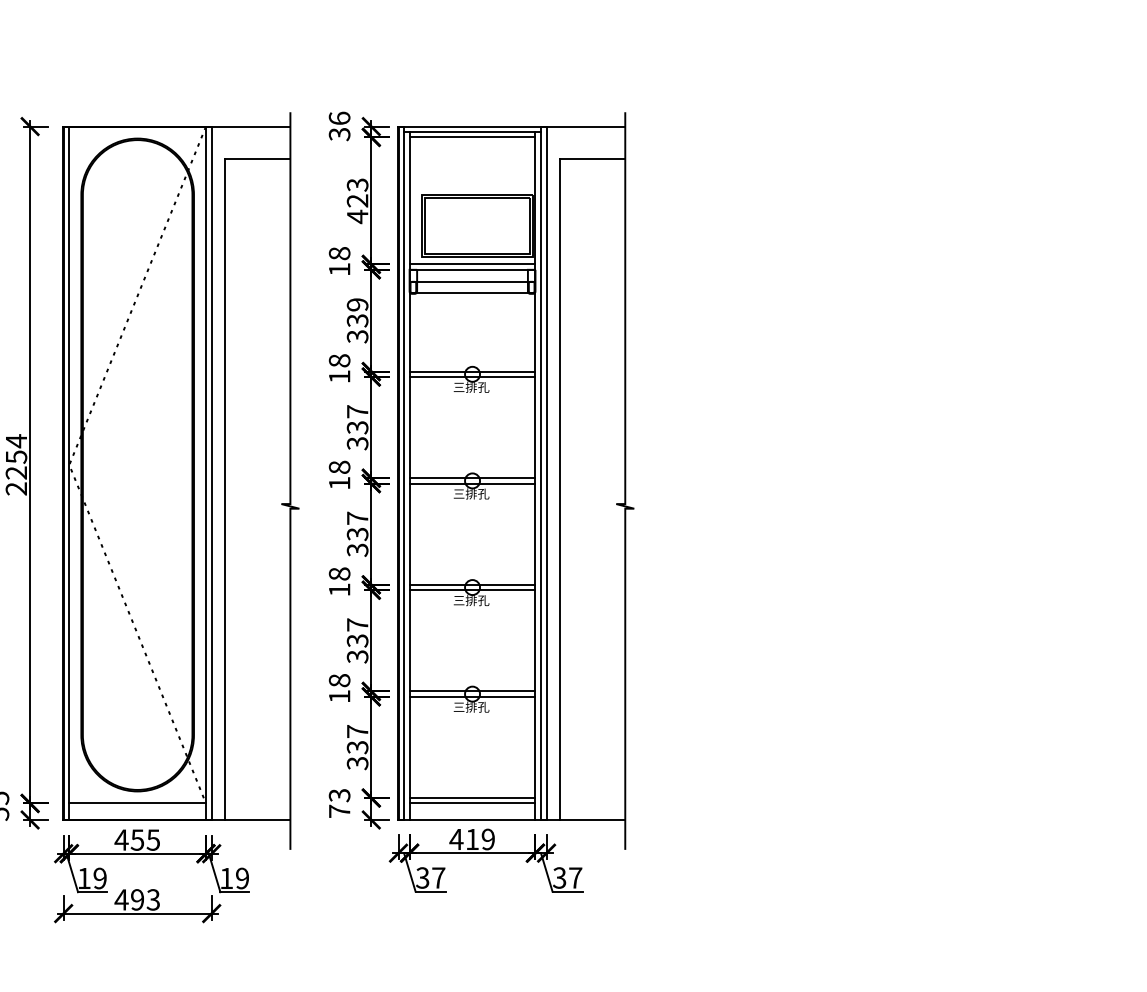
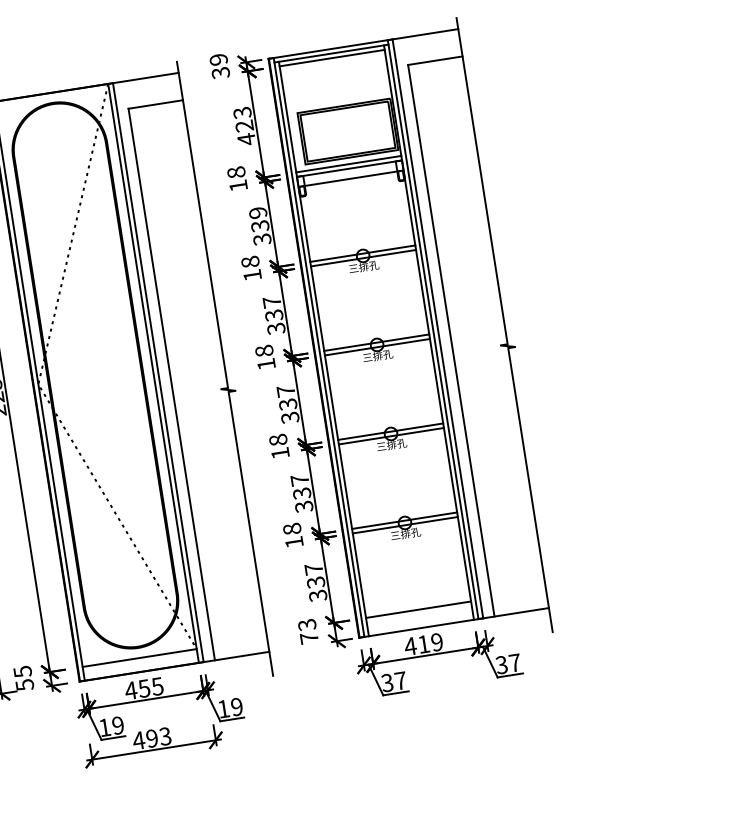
text: (339, 118) -> (218, 59), 36 -> 39
line: (472, 292) -> (352, 187), removed
line: (472, 803) -> (419, 614), removed

